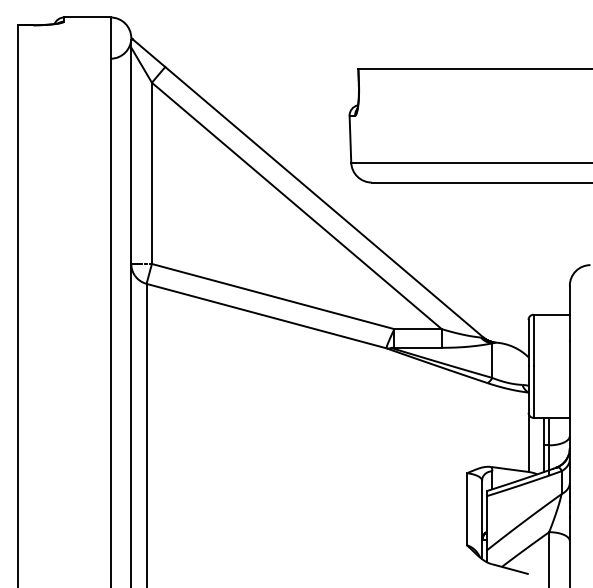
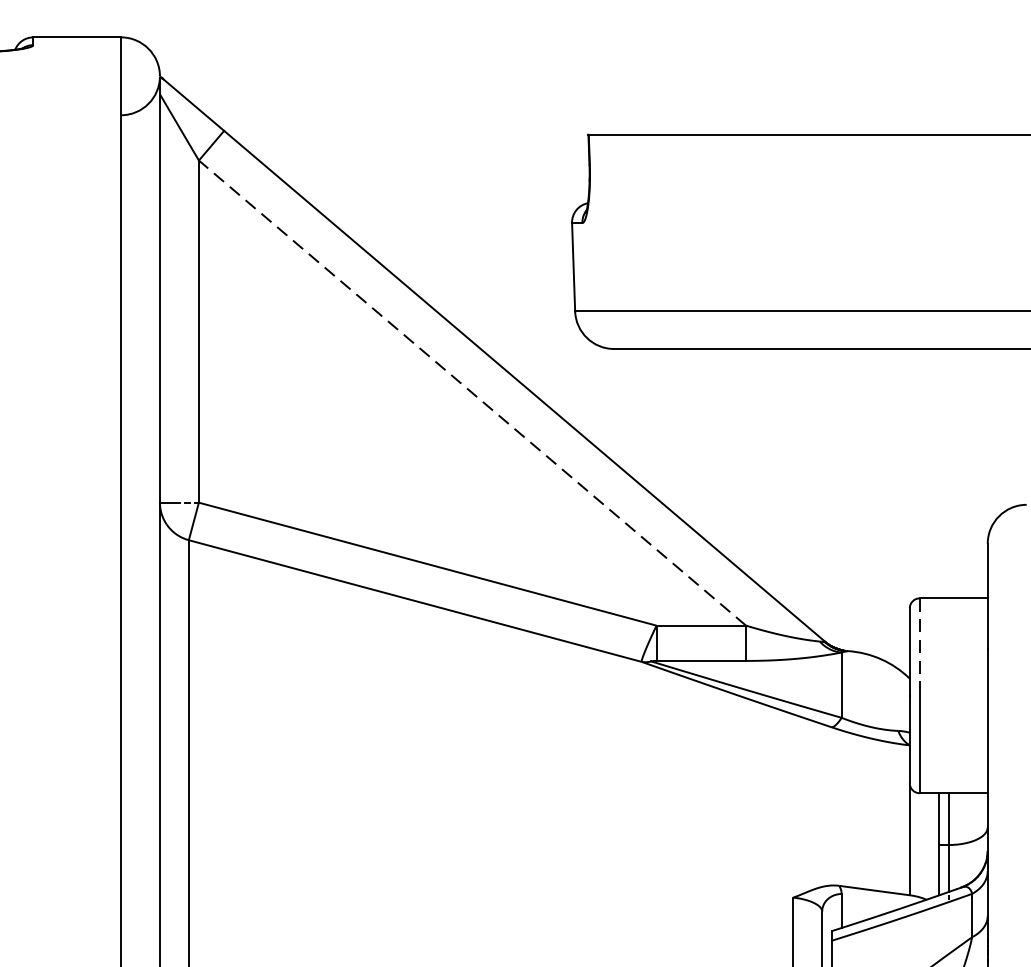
line: (296, 205) -> (471, 392), solid -> dashed
line: (533, 340) -> (919, 647), solid -> dashed

